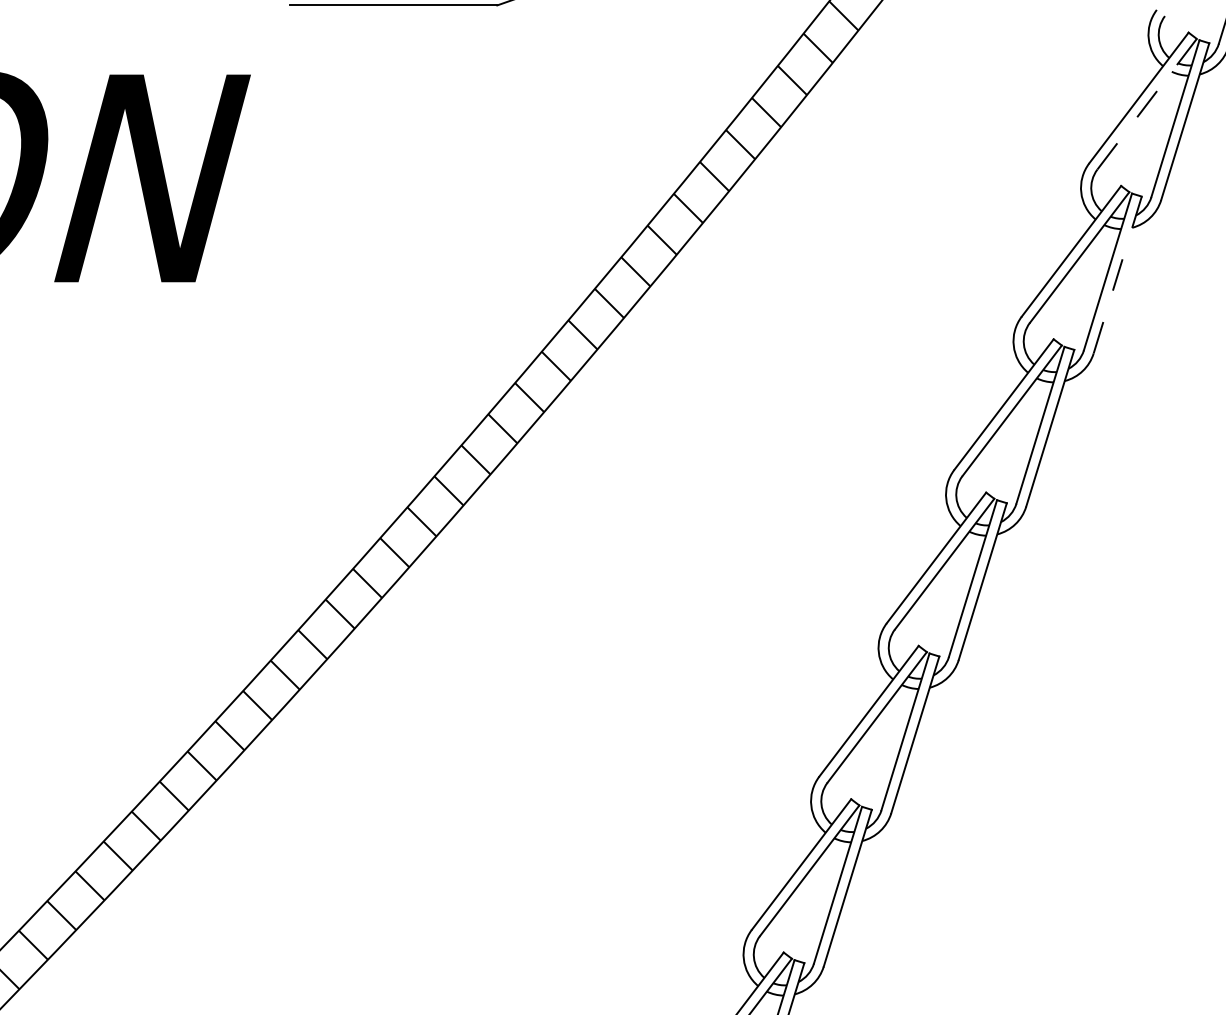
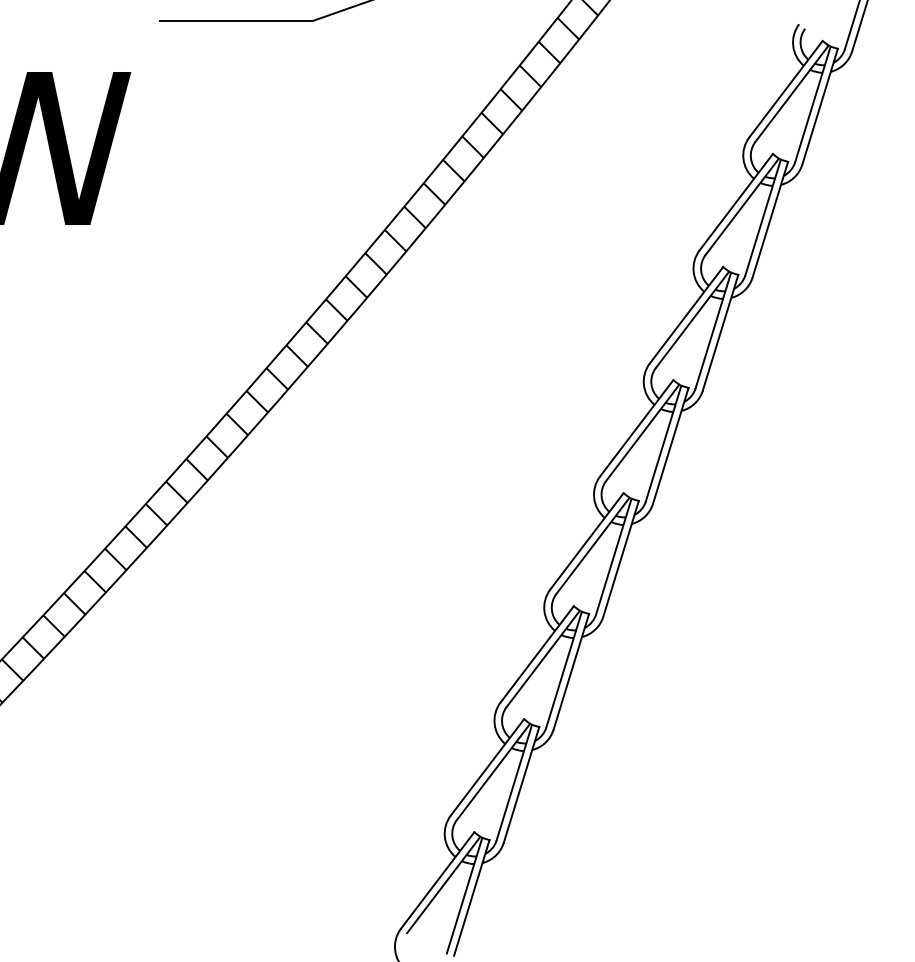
line: (1146, 105) -> (791, 94), dashed -> solid
line: (1117, 276) -> (770, 220), dashed -> solid

